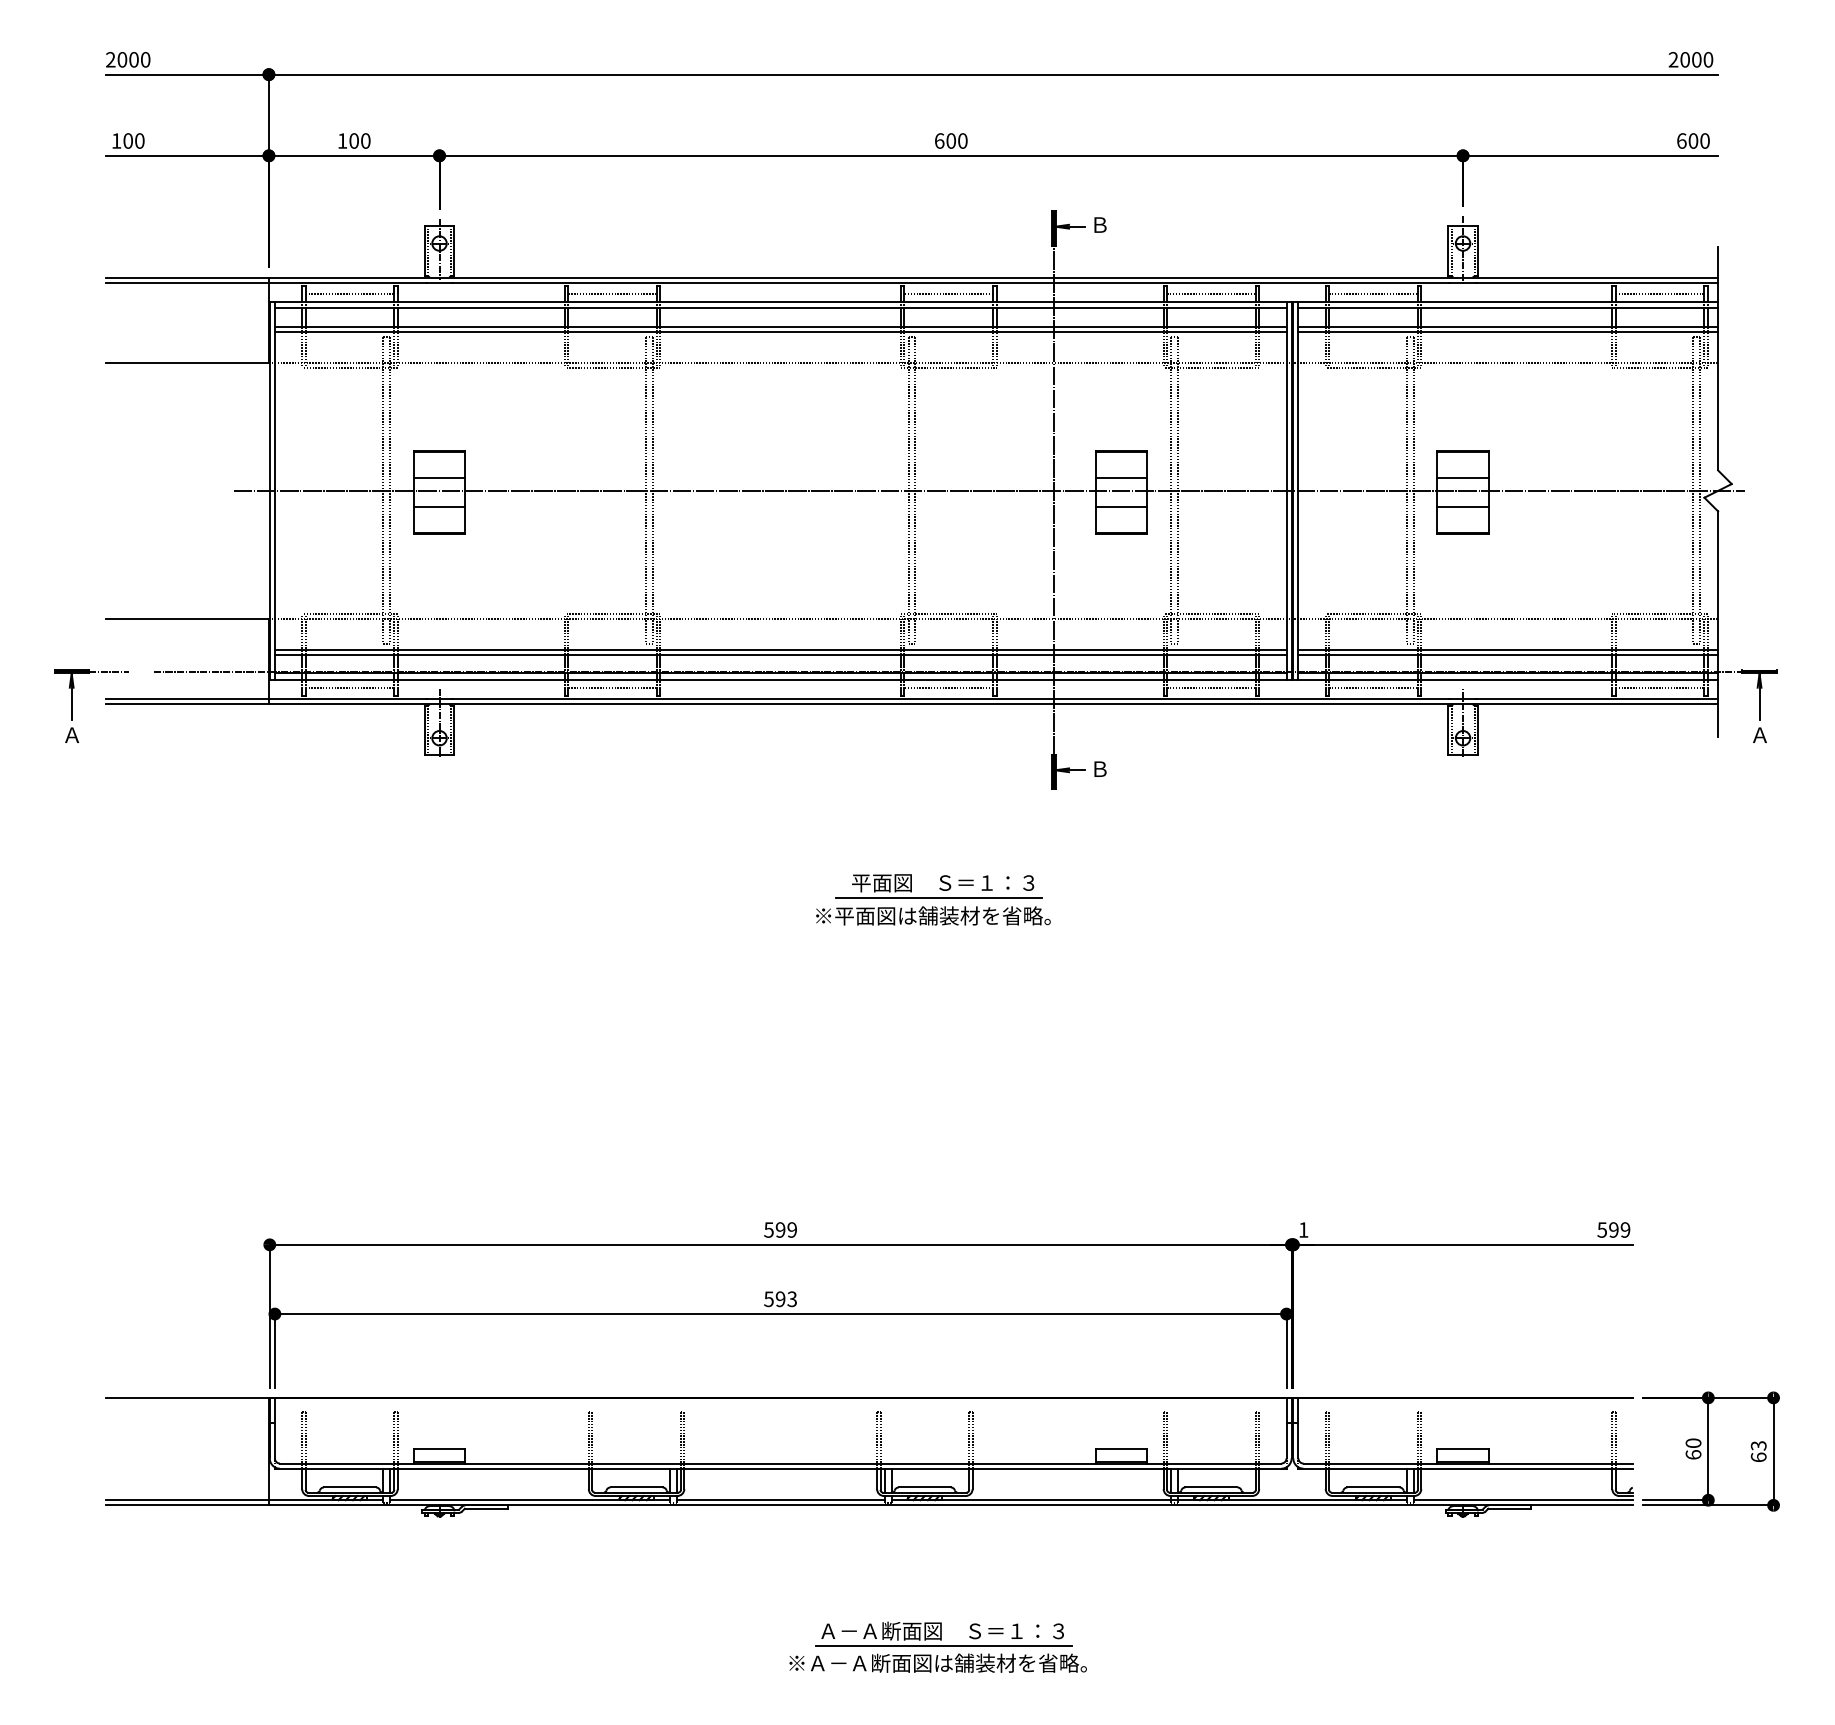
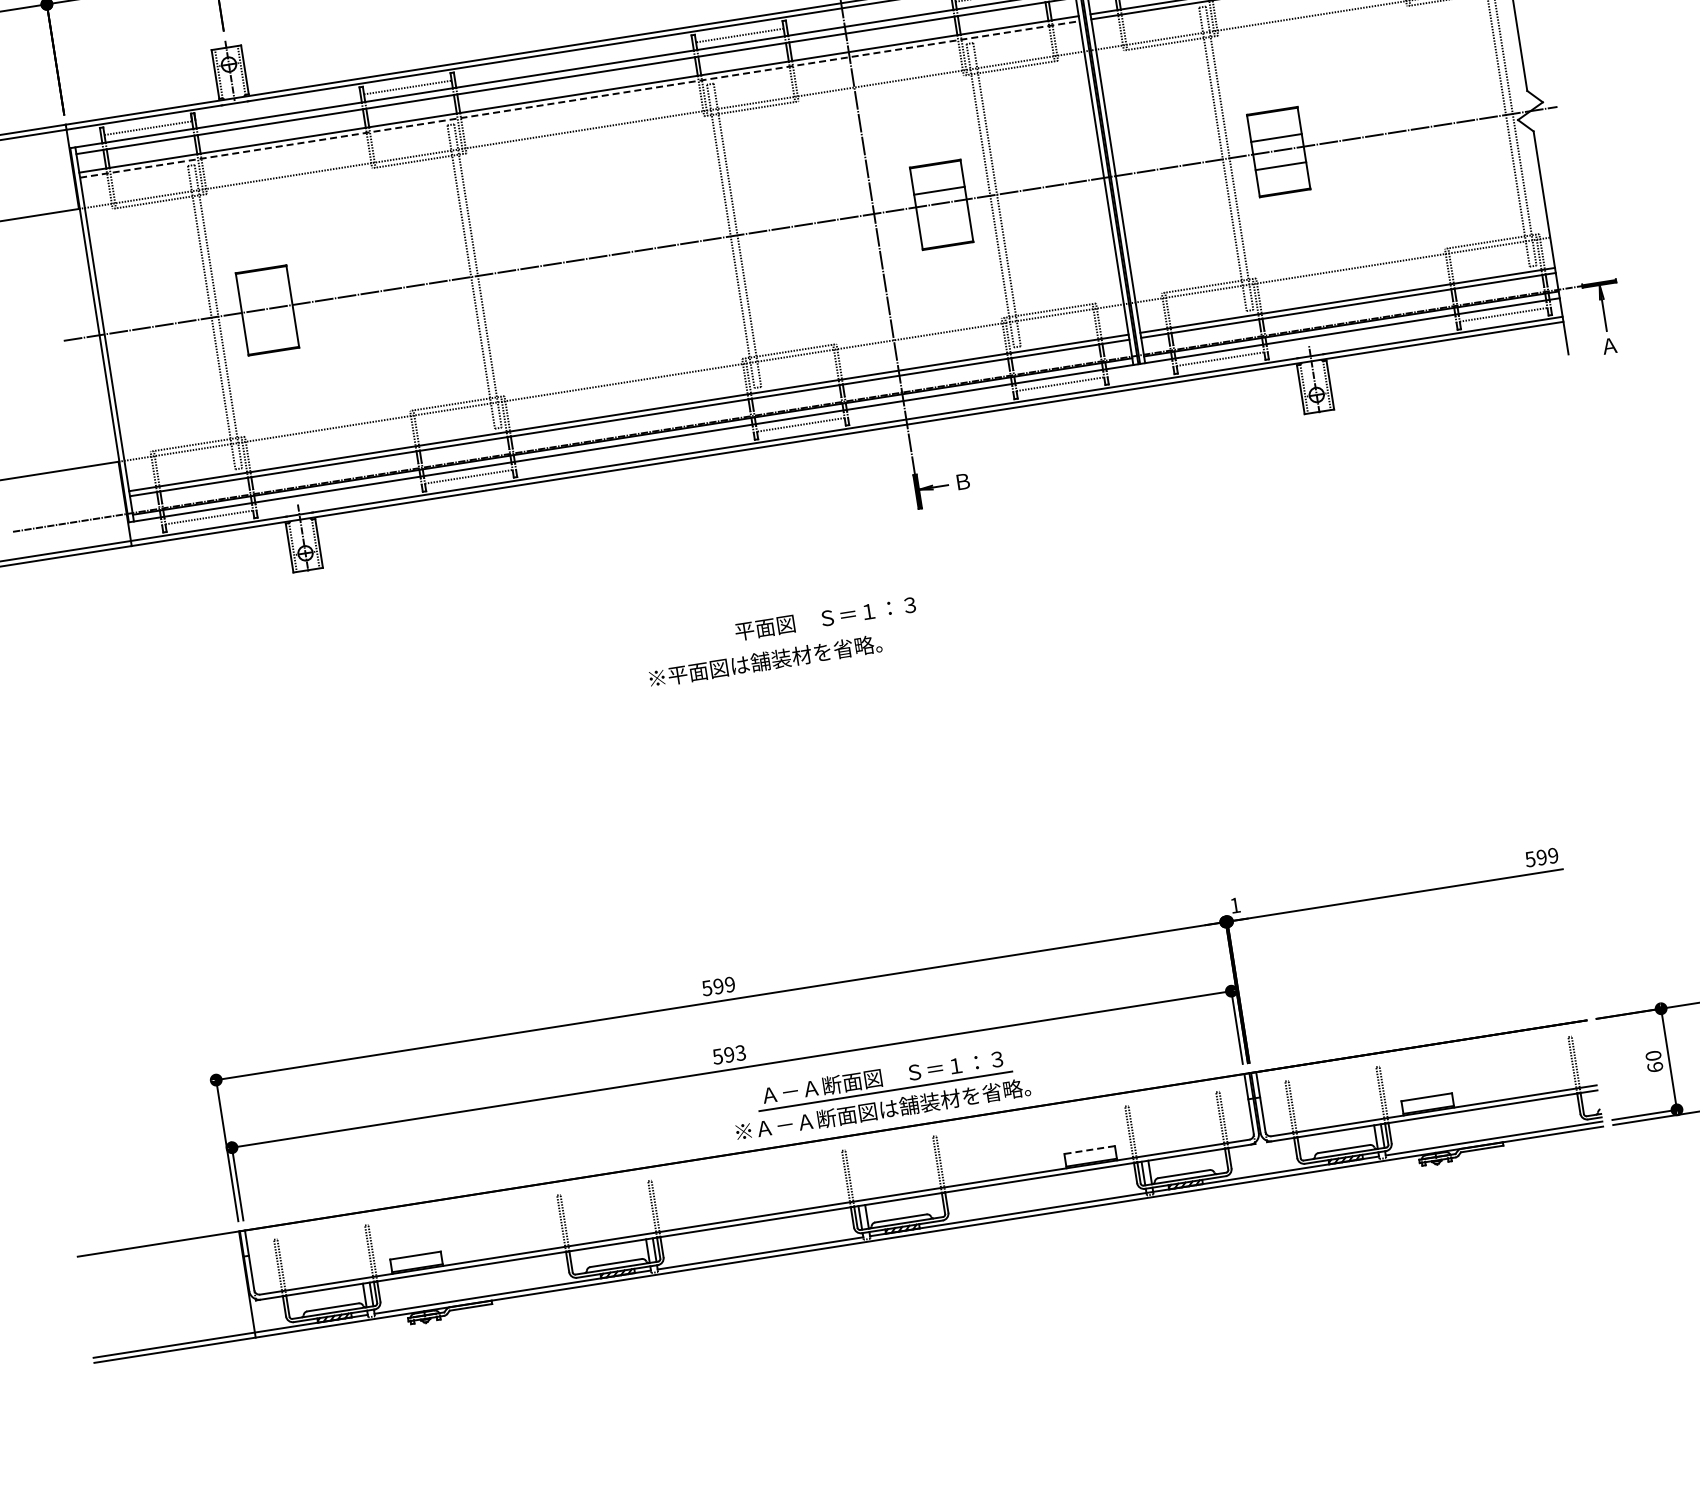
line: (780, 332) -> (579, 99), solid -> dashed
line: (439, 478) -> (265, 296), removed
line: (439, 506) -> (269, 324), removed
line: (1121, 506) -> (943, 218), removed
line: (938, 898) -> (823, 634), removed
text: (933, 915) -> (765, 660), moved
line: (1121, 1449) -> (1089, 1150), solid -> dashed
part: (937, 1646) -> (879, 1093), moved

